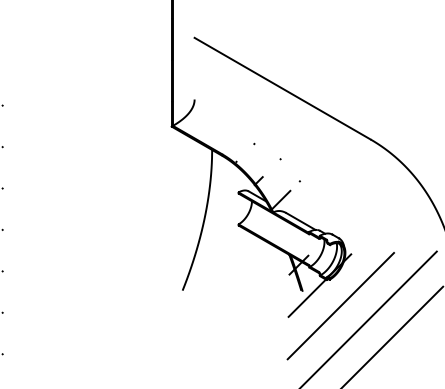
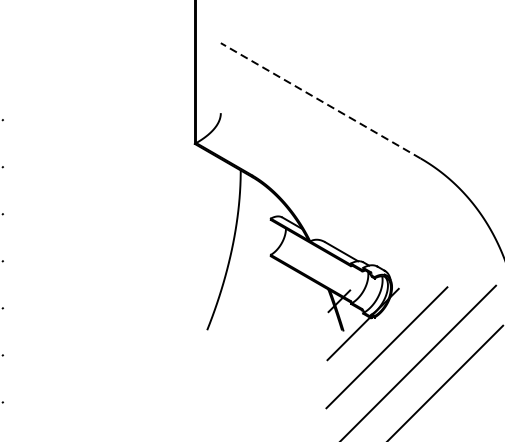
line: (282, 88) -> (320, 100), solid -> dashed
hatch: (235, 114) -> (267, 130), removed

